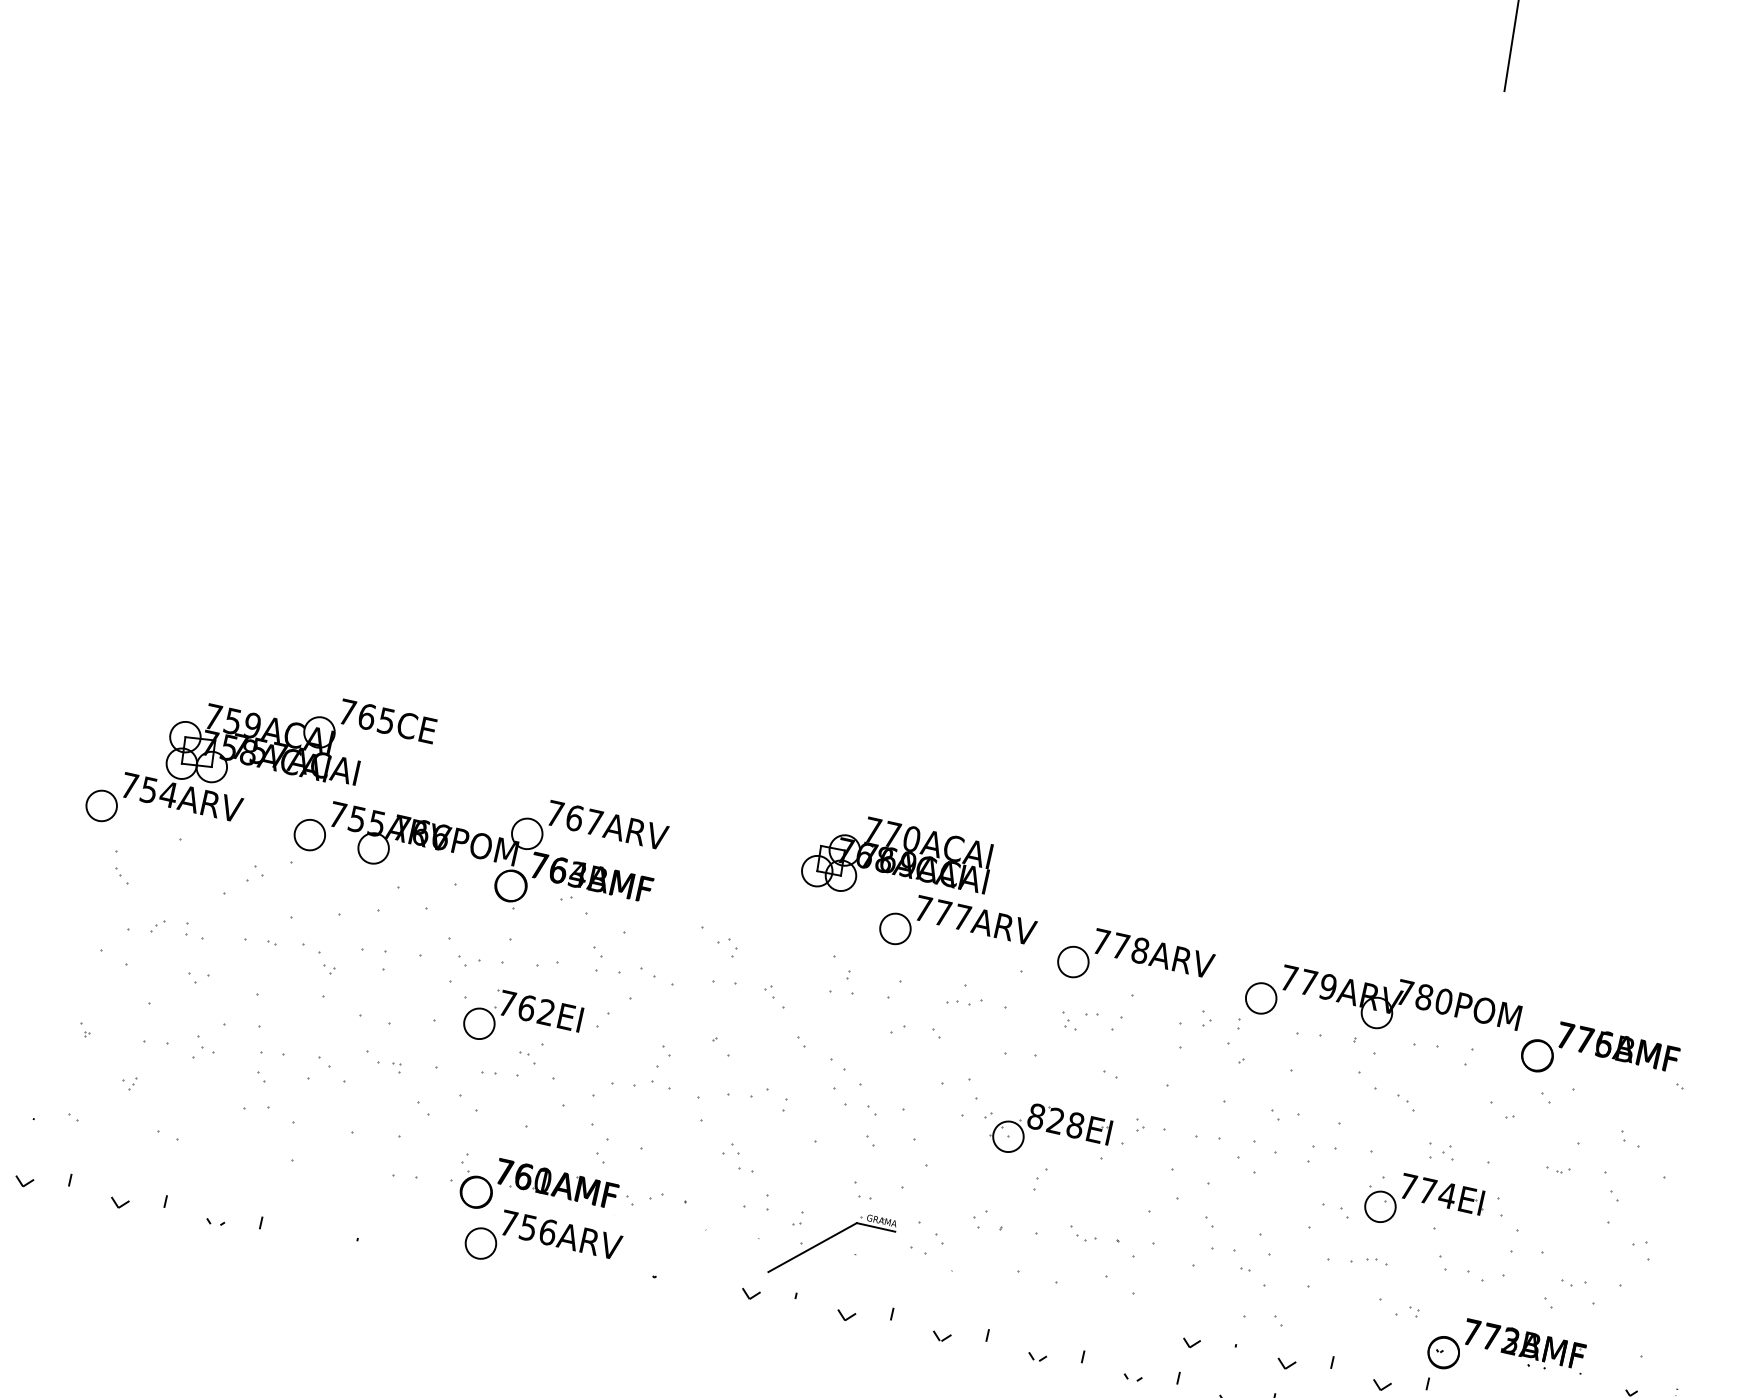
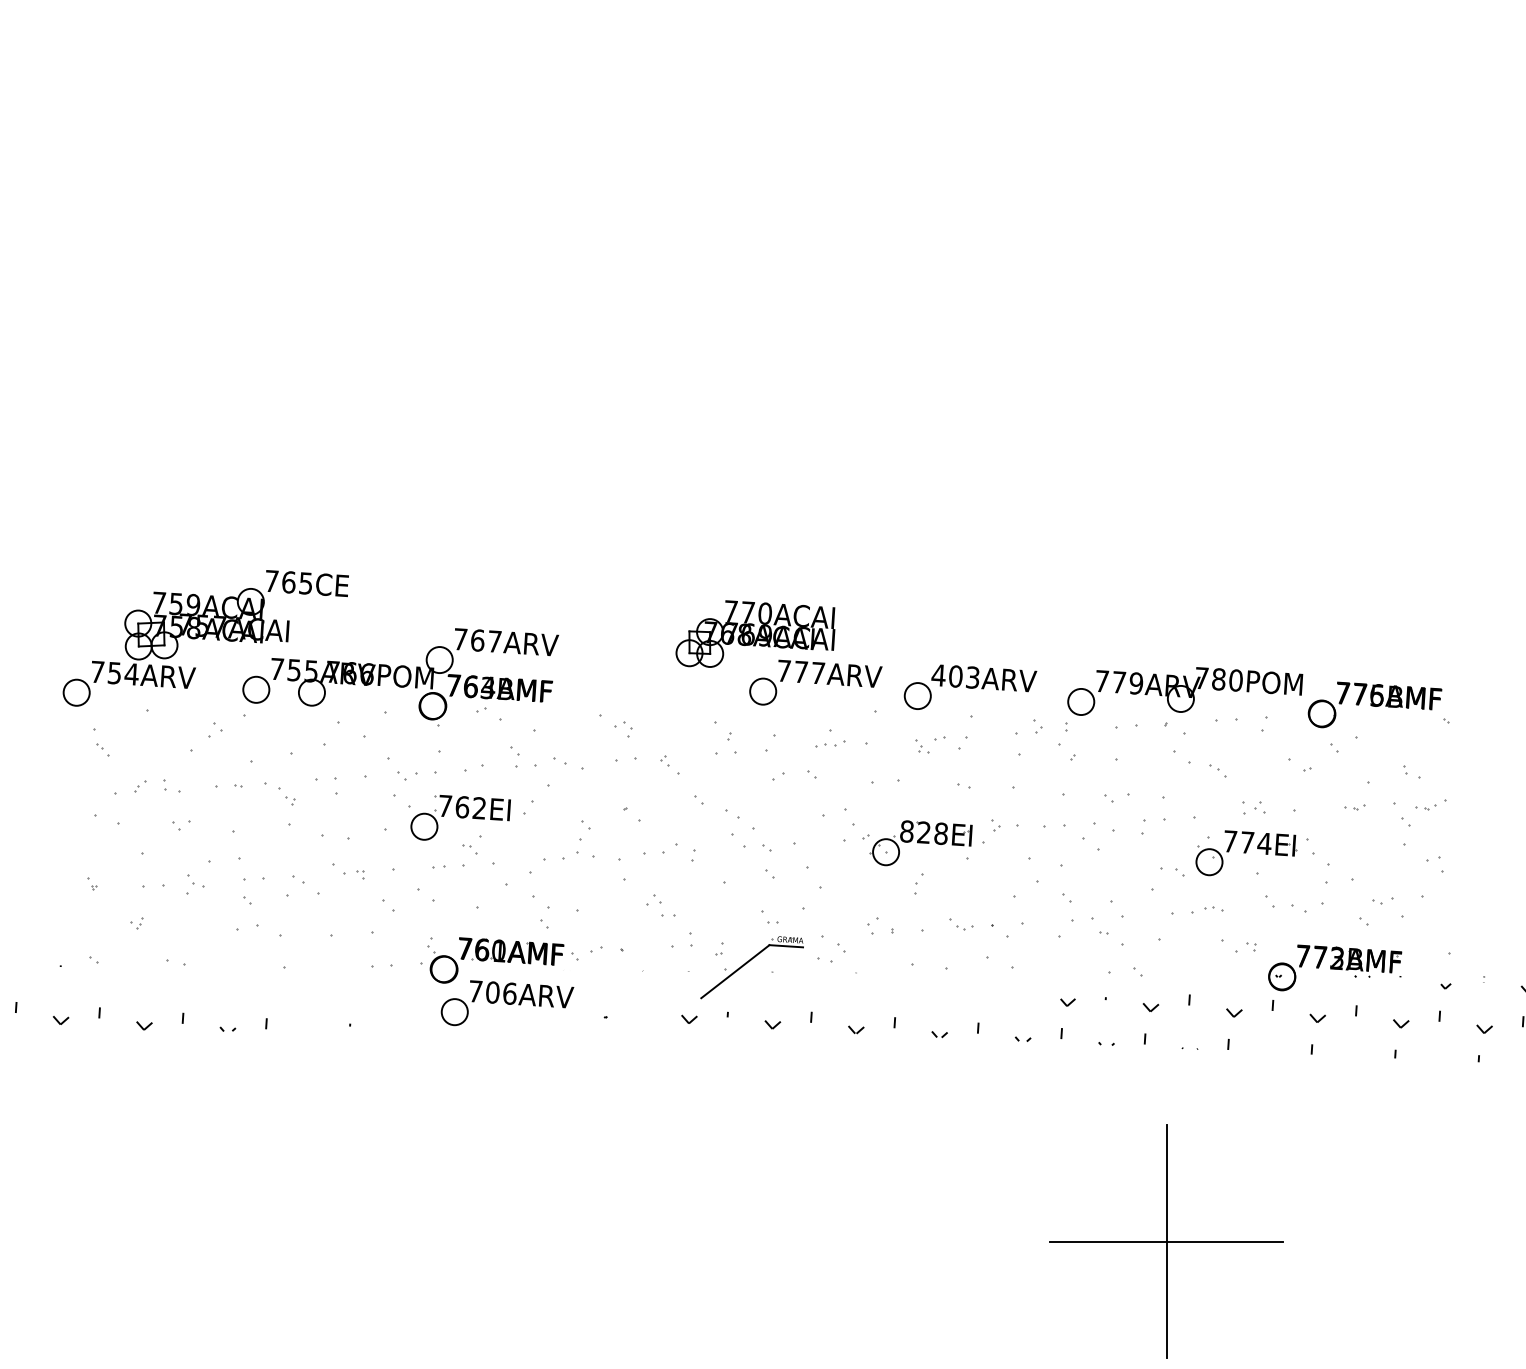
text: (1120, 946) -> (955, 676), 778ARV -> 403ARV
part: (1640, 1182) -> (1425, 807), added
text: (528, 1227) -> (492, 992), 756ARV -> 706ARV

